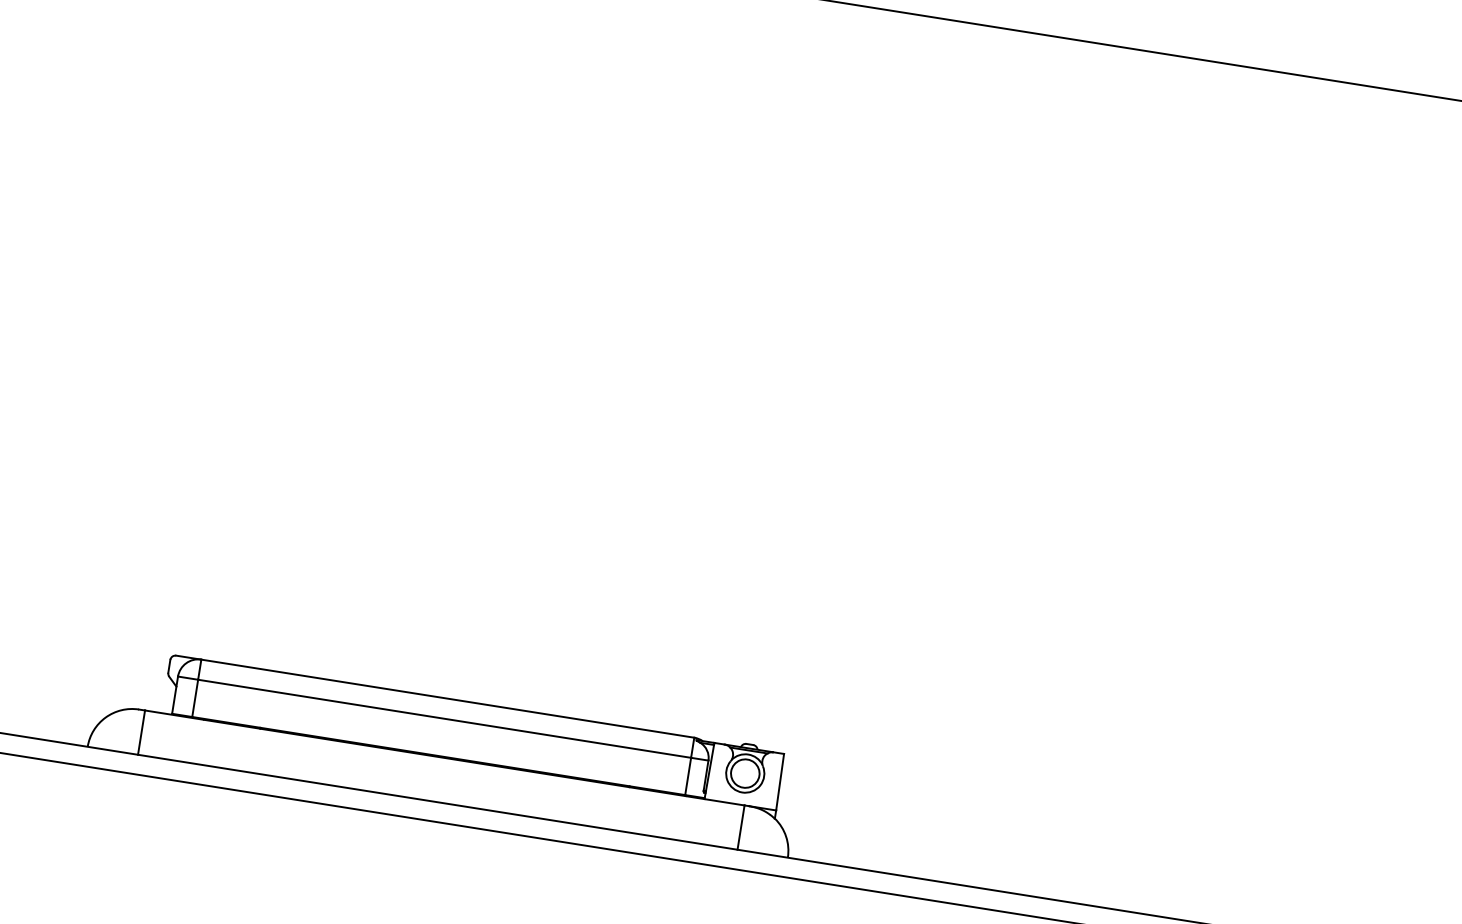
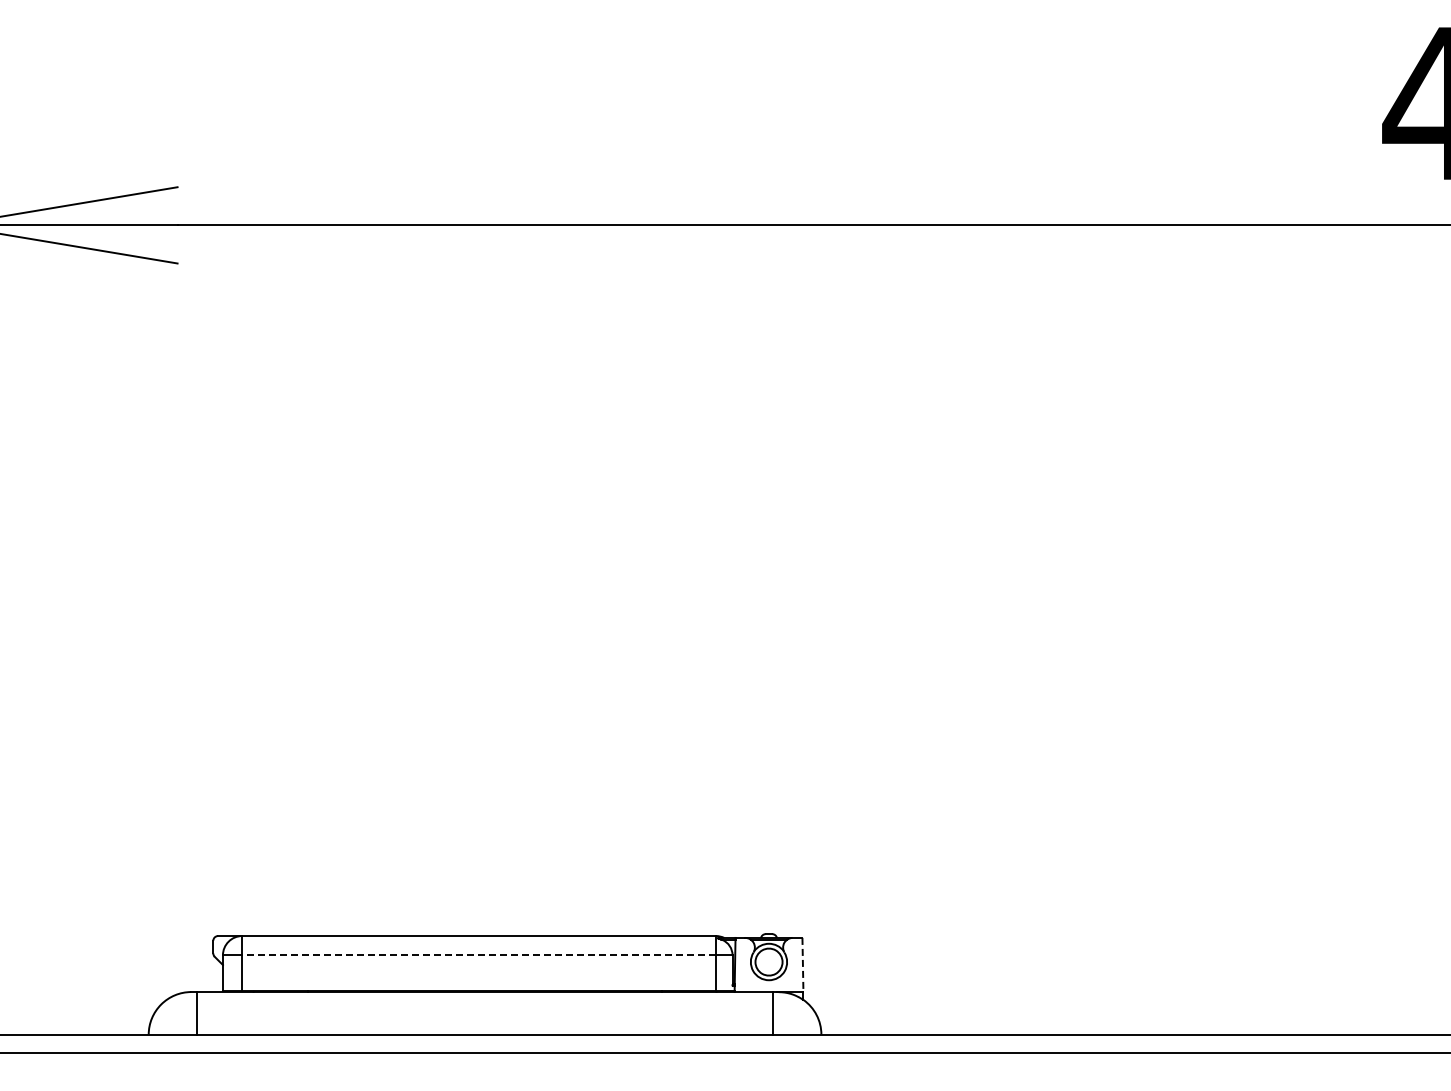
line: (445, 719) -> (479, 955), solid -> dashed
line: (779, 782) -> (802, 965), solid -> dashed

